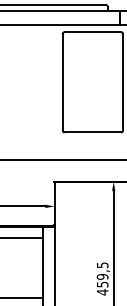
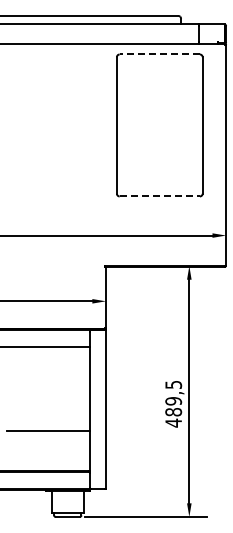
line: (92, 32) -> (159, 54), solid -> dashed
line: (93, 132) -> (160, 196), solid -> dashed
text: (102, 284) -> (173, 412), 459,5 -> 489,5

